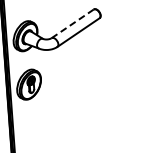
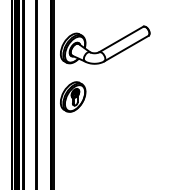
line: (73, 23) -> (121, 39), dashed -> solid

